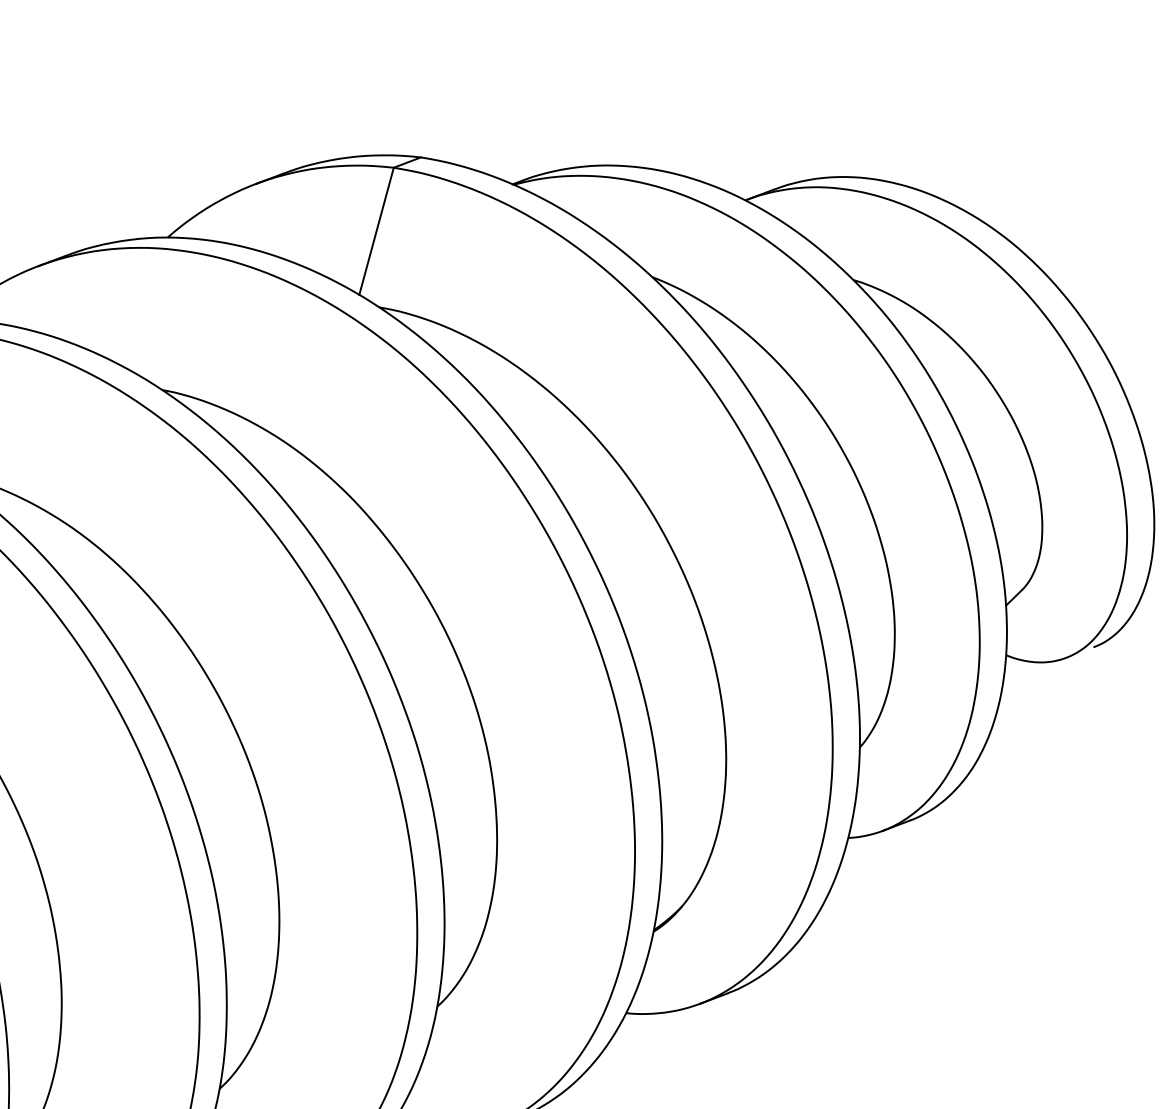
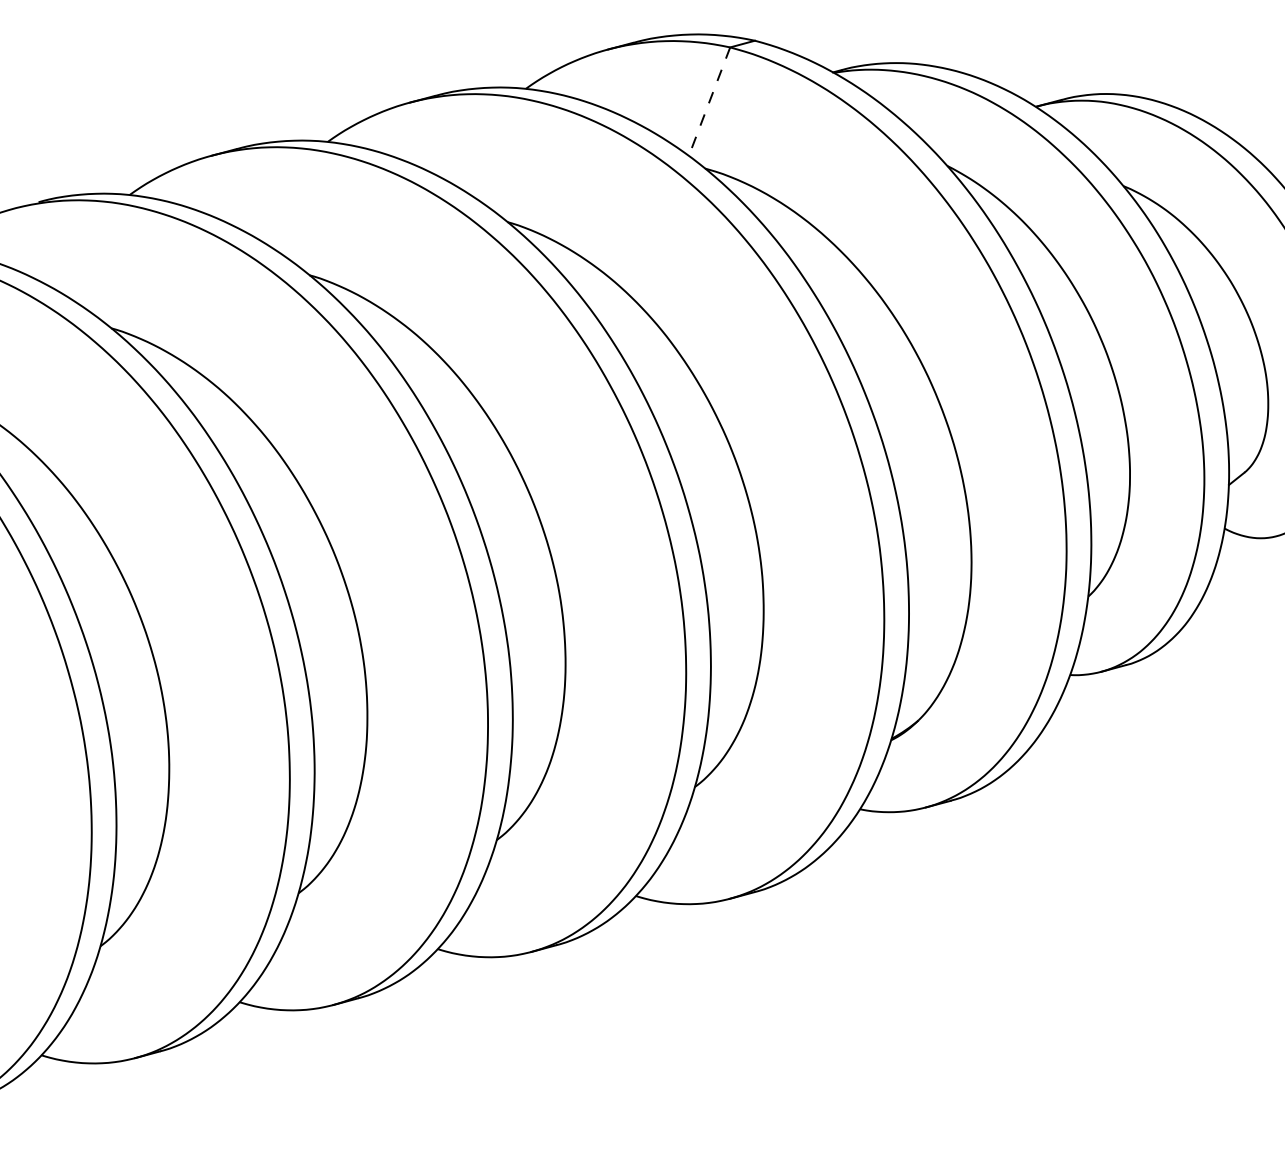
line: (376, 232) -> (709, 102), solid -> dashed

